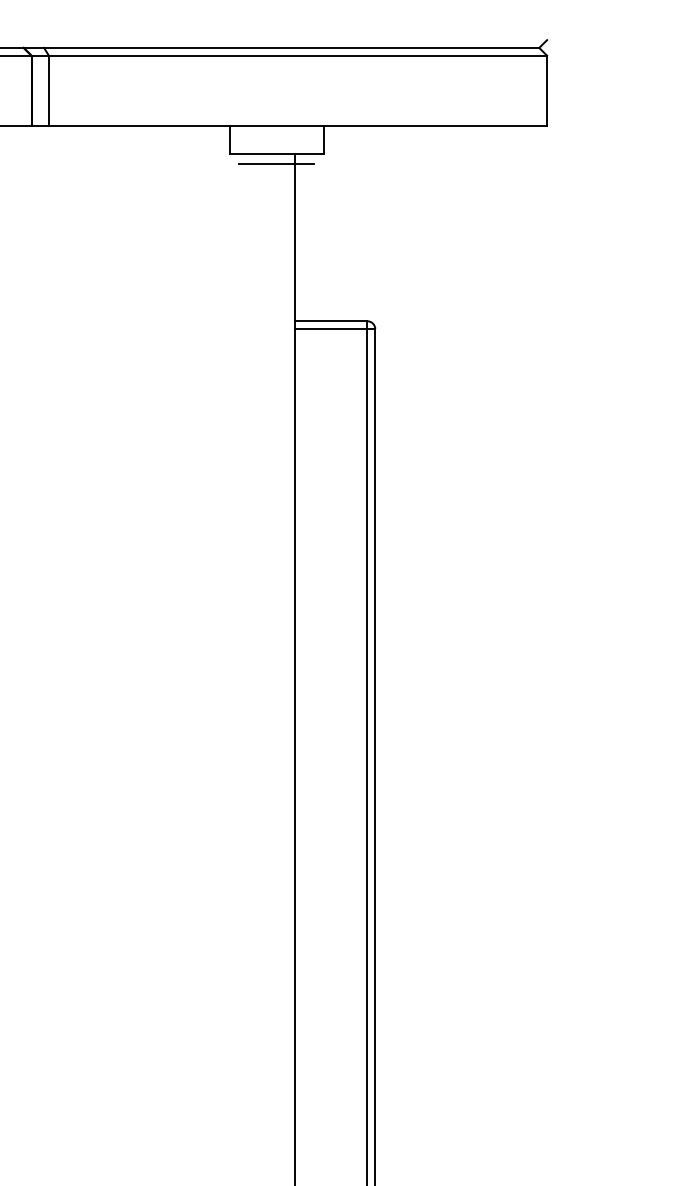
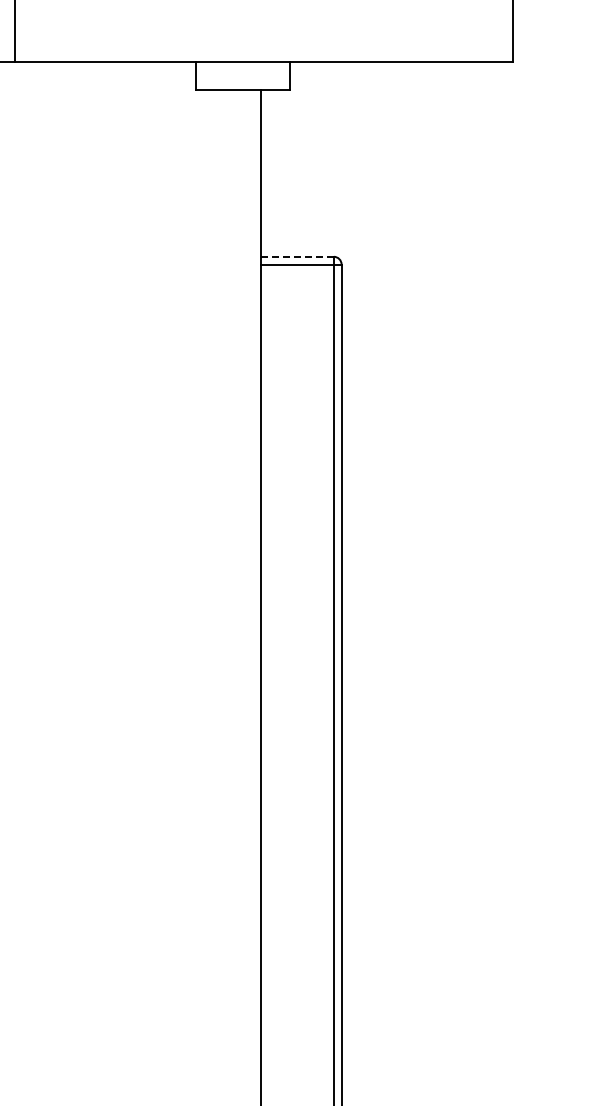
line: (276, 163) -> (242, 99), removed
line: (330, 321) -> (296, 257), solid -> dashed

